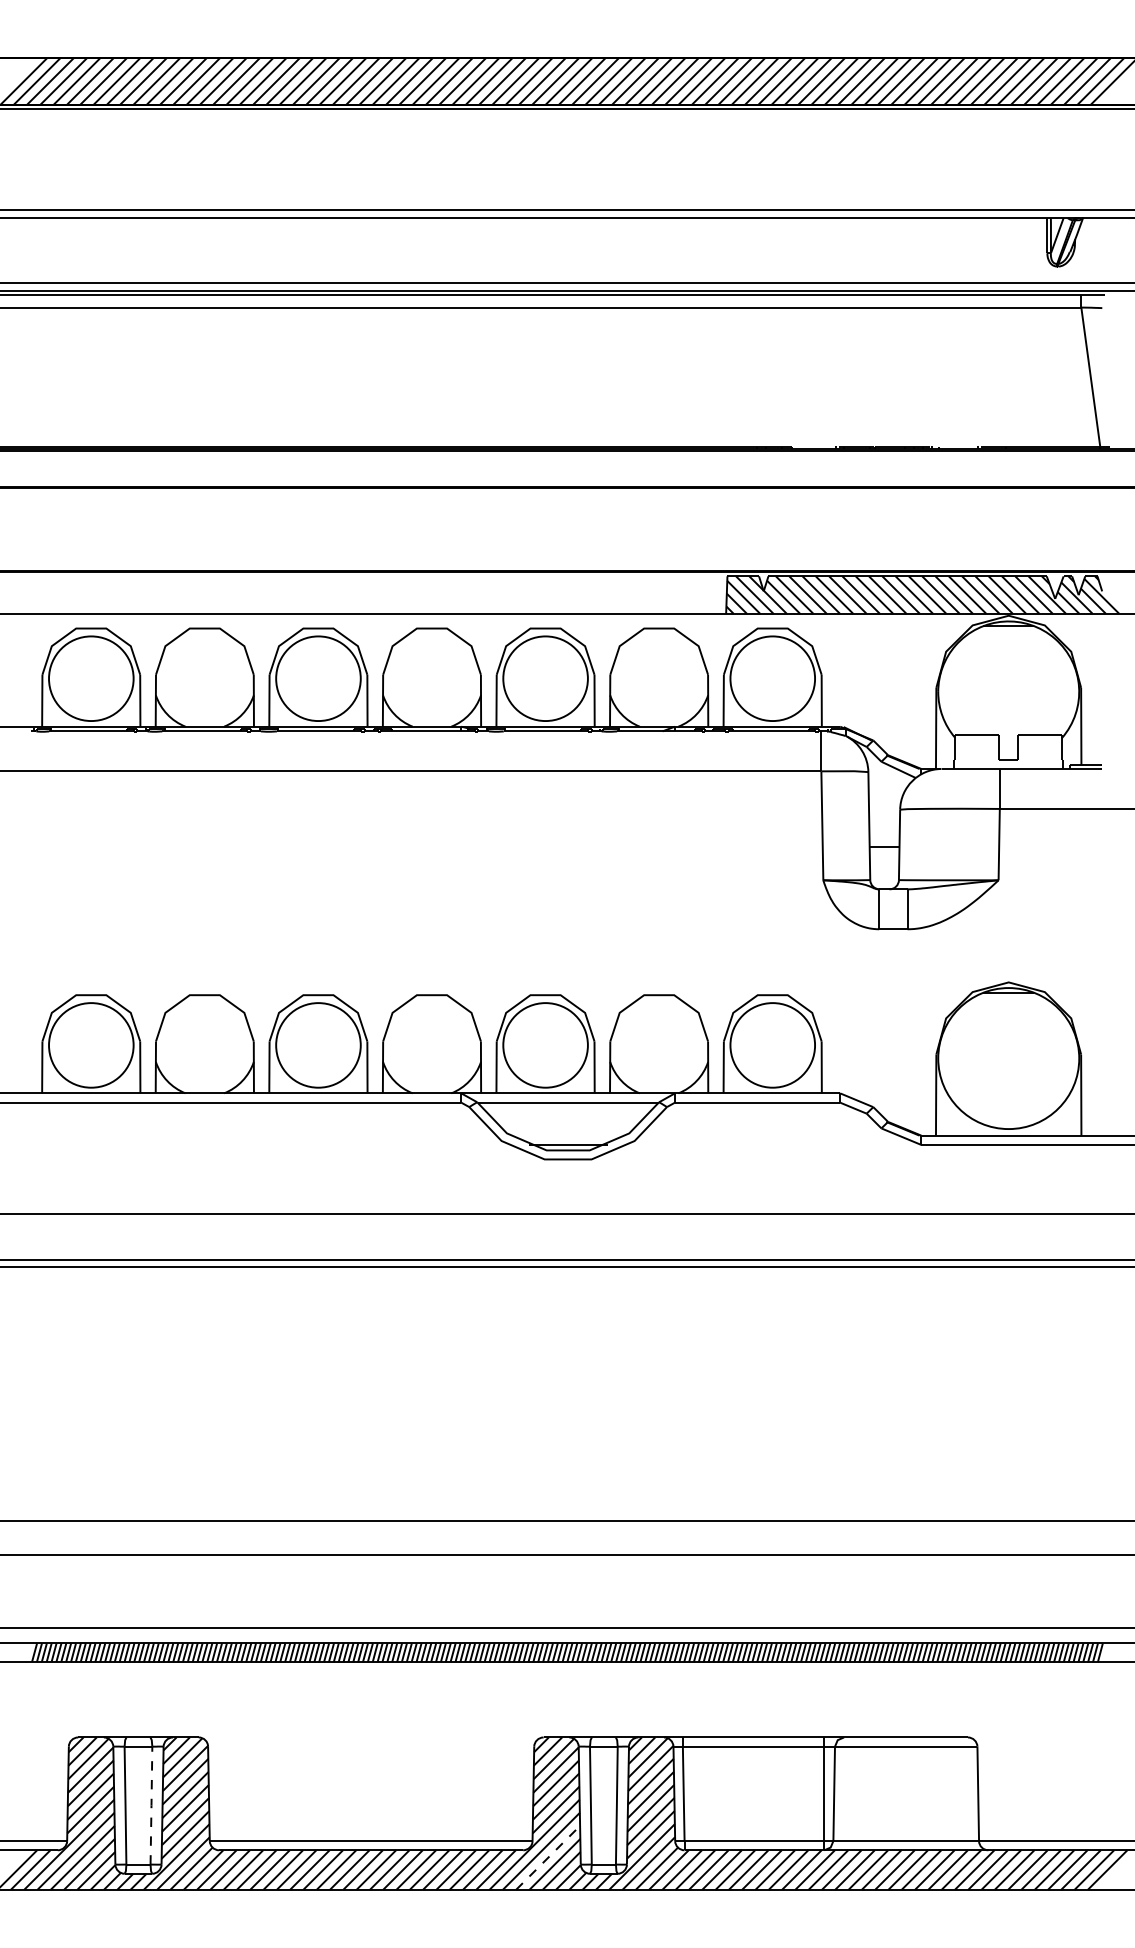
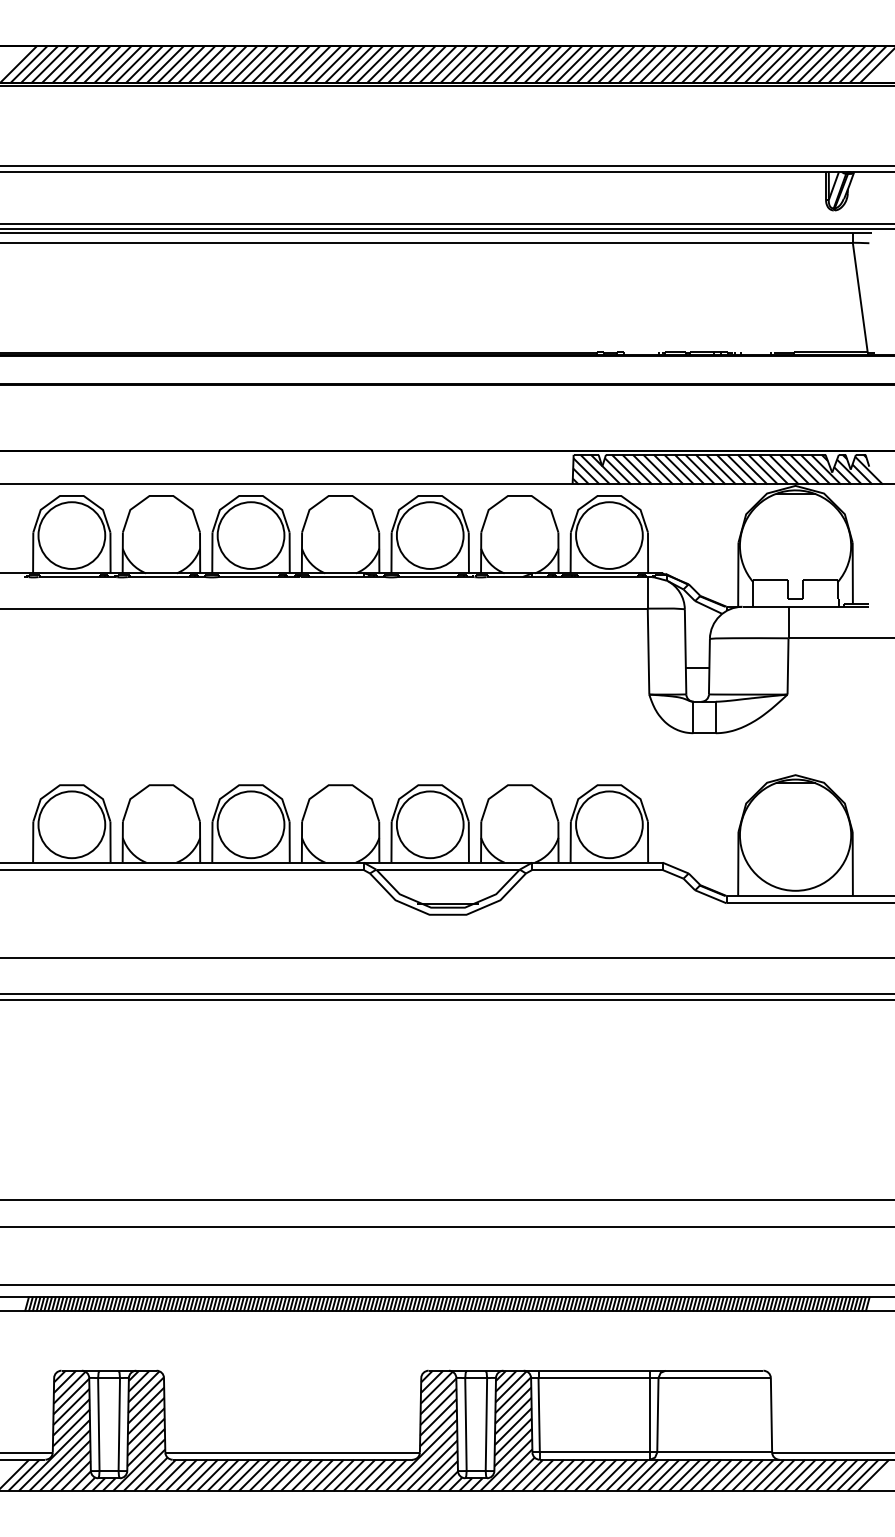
line: (151, 1805) -> (119, 1424), dashed -> solid
line: (548, 1857) -> (432, 1465), dashed -> solid

